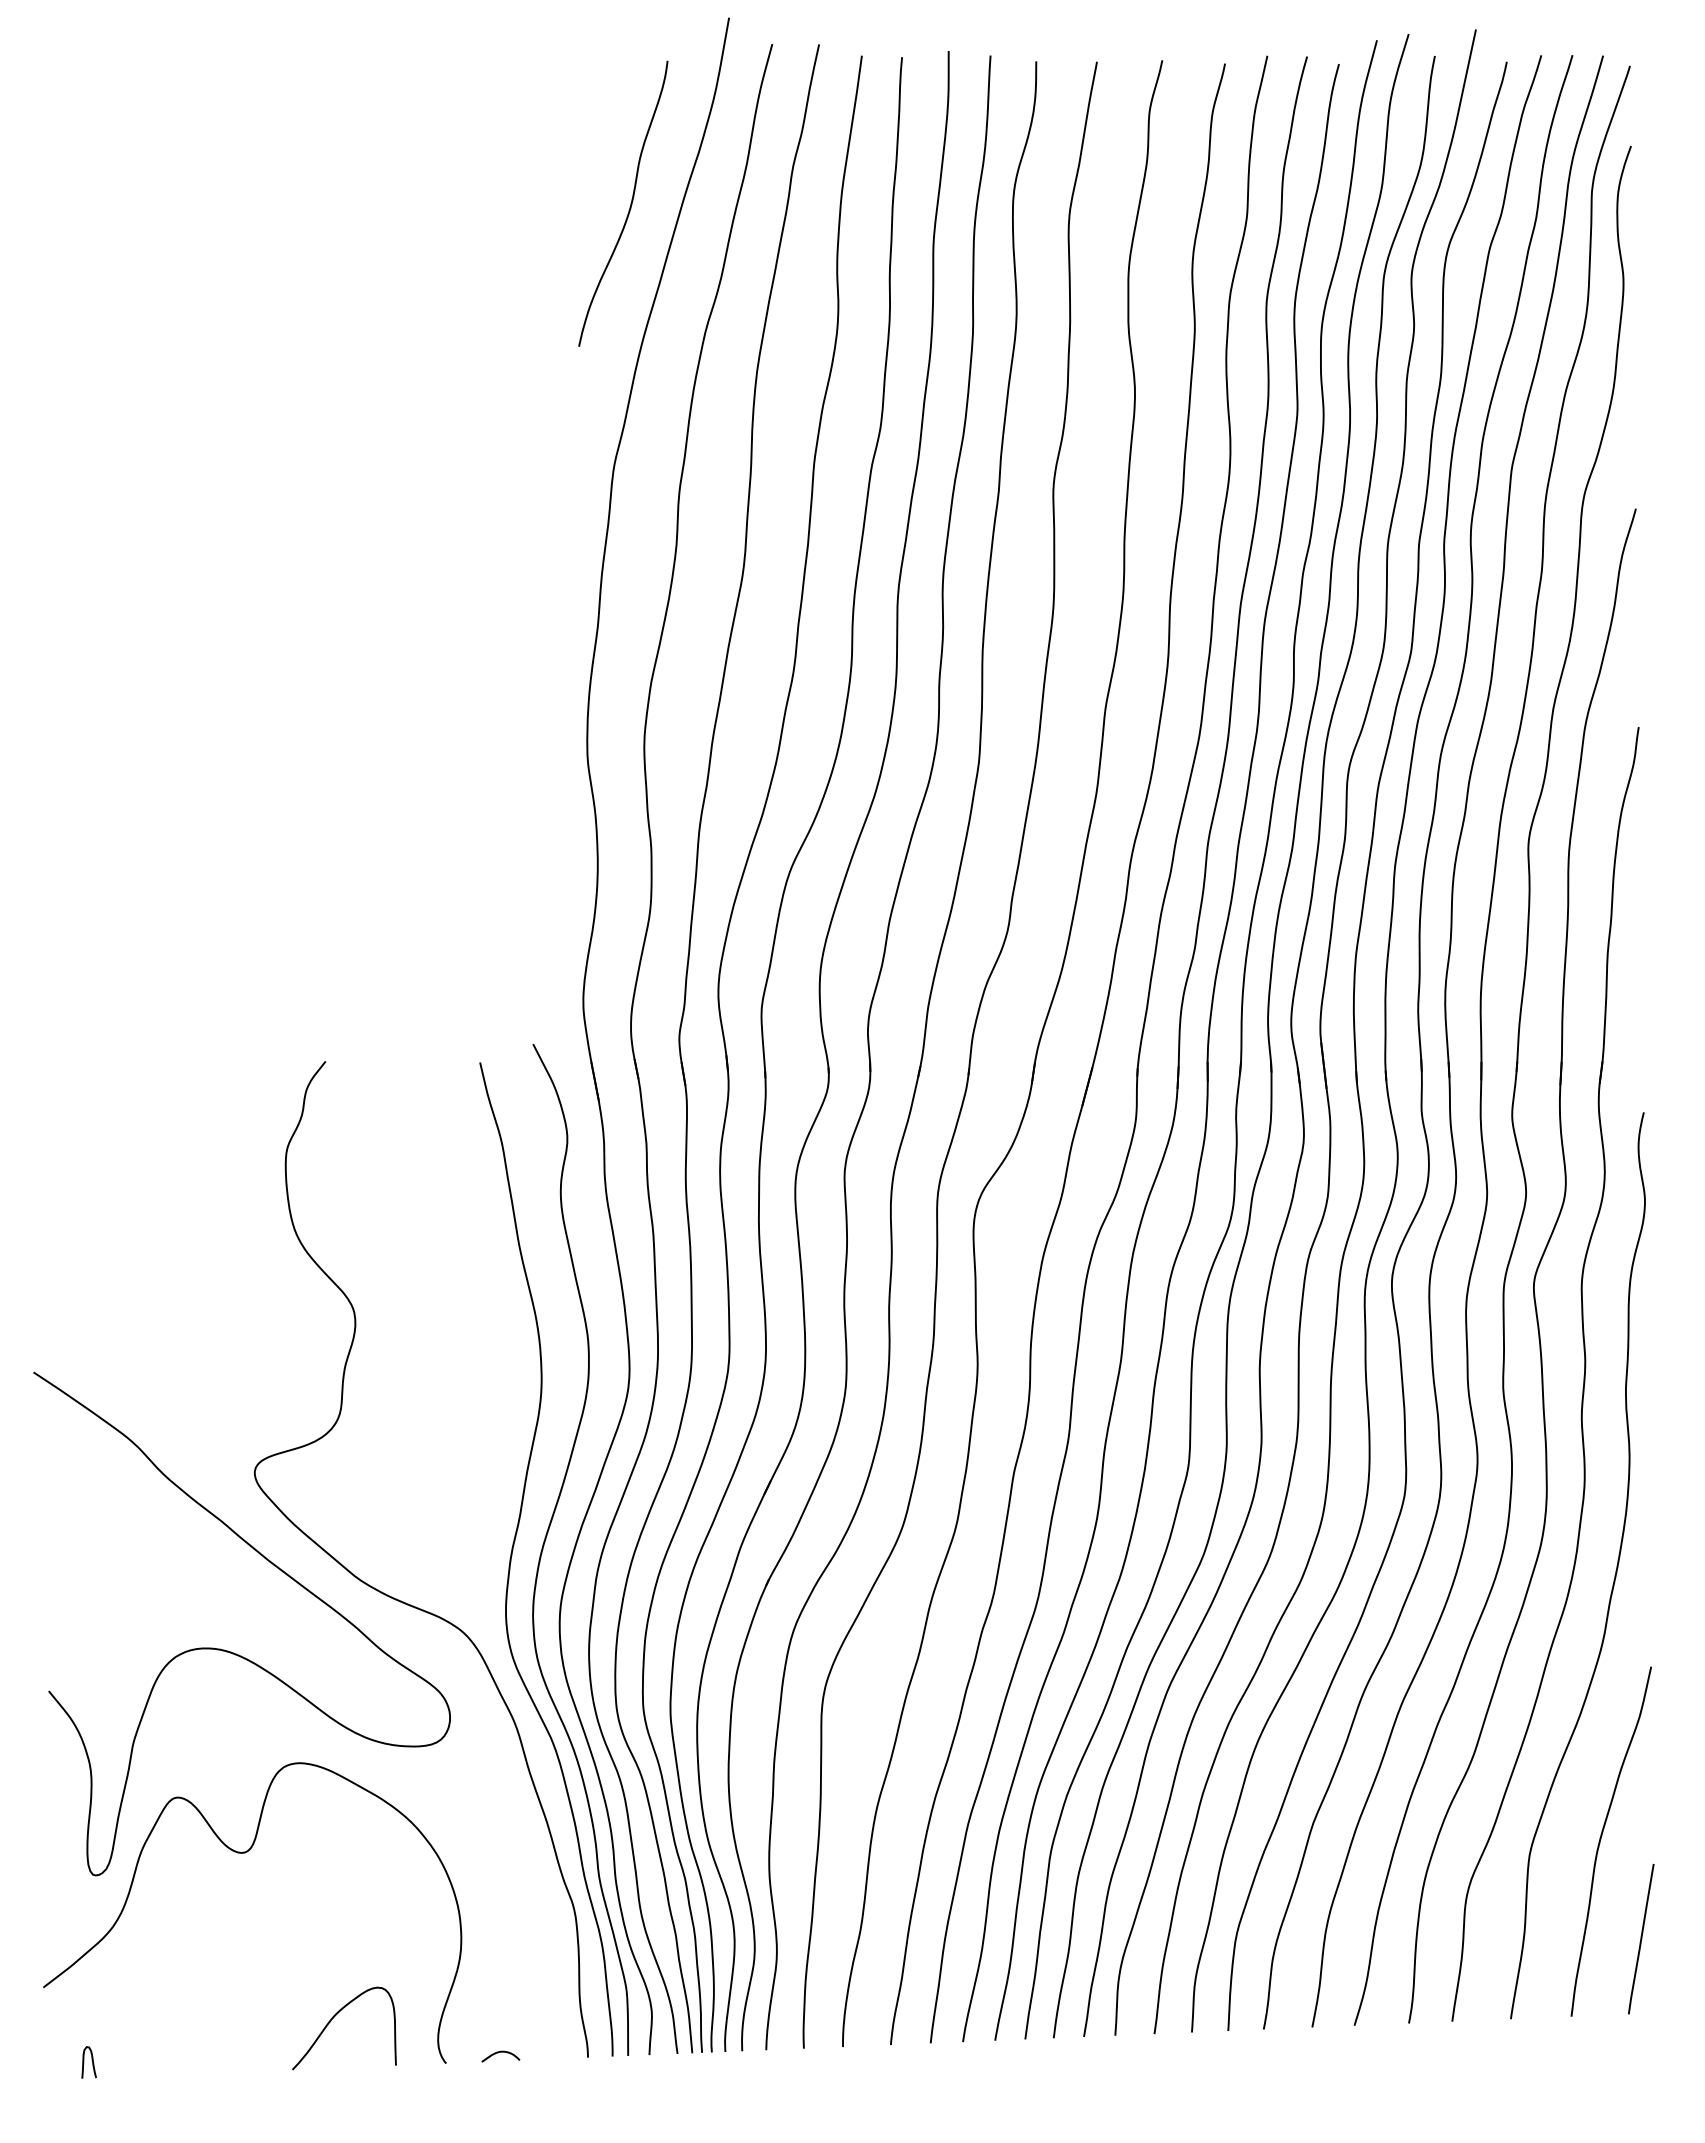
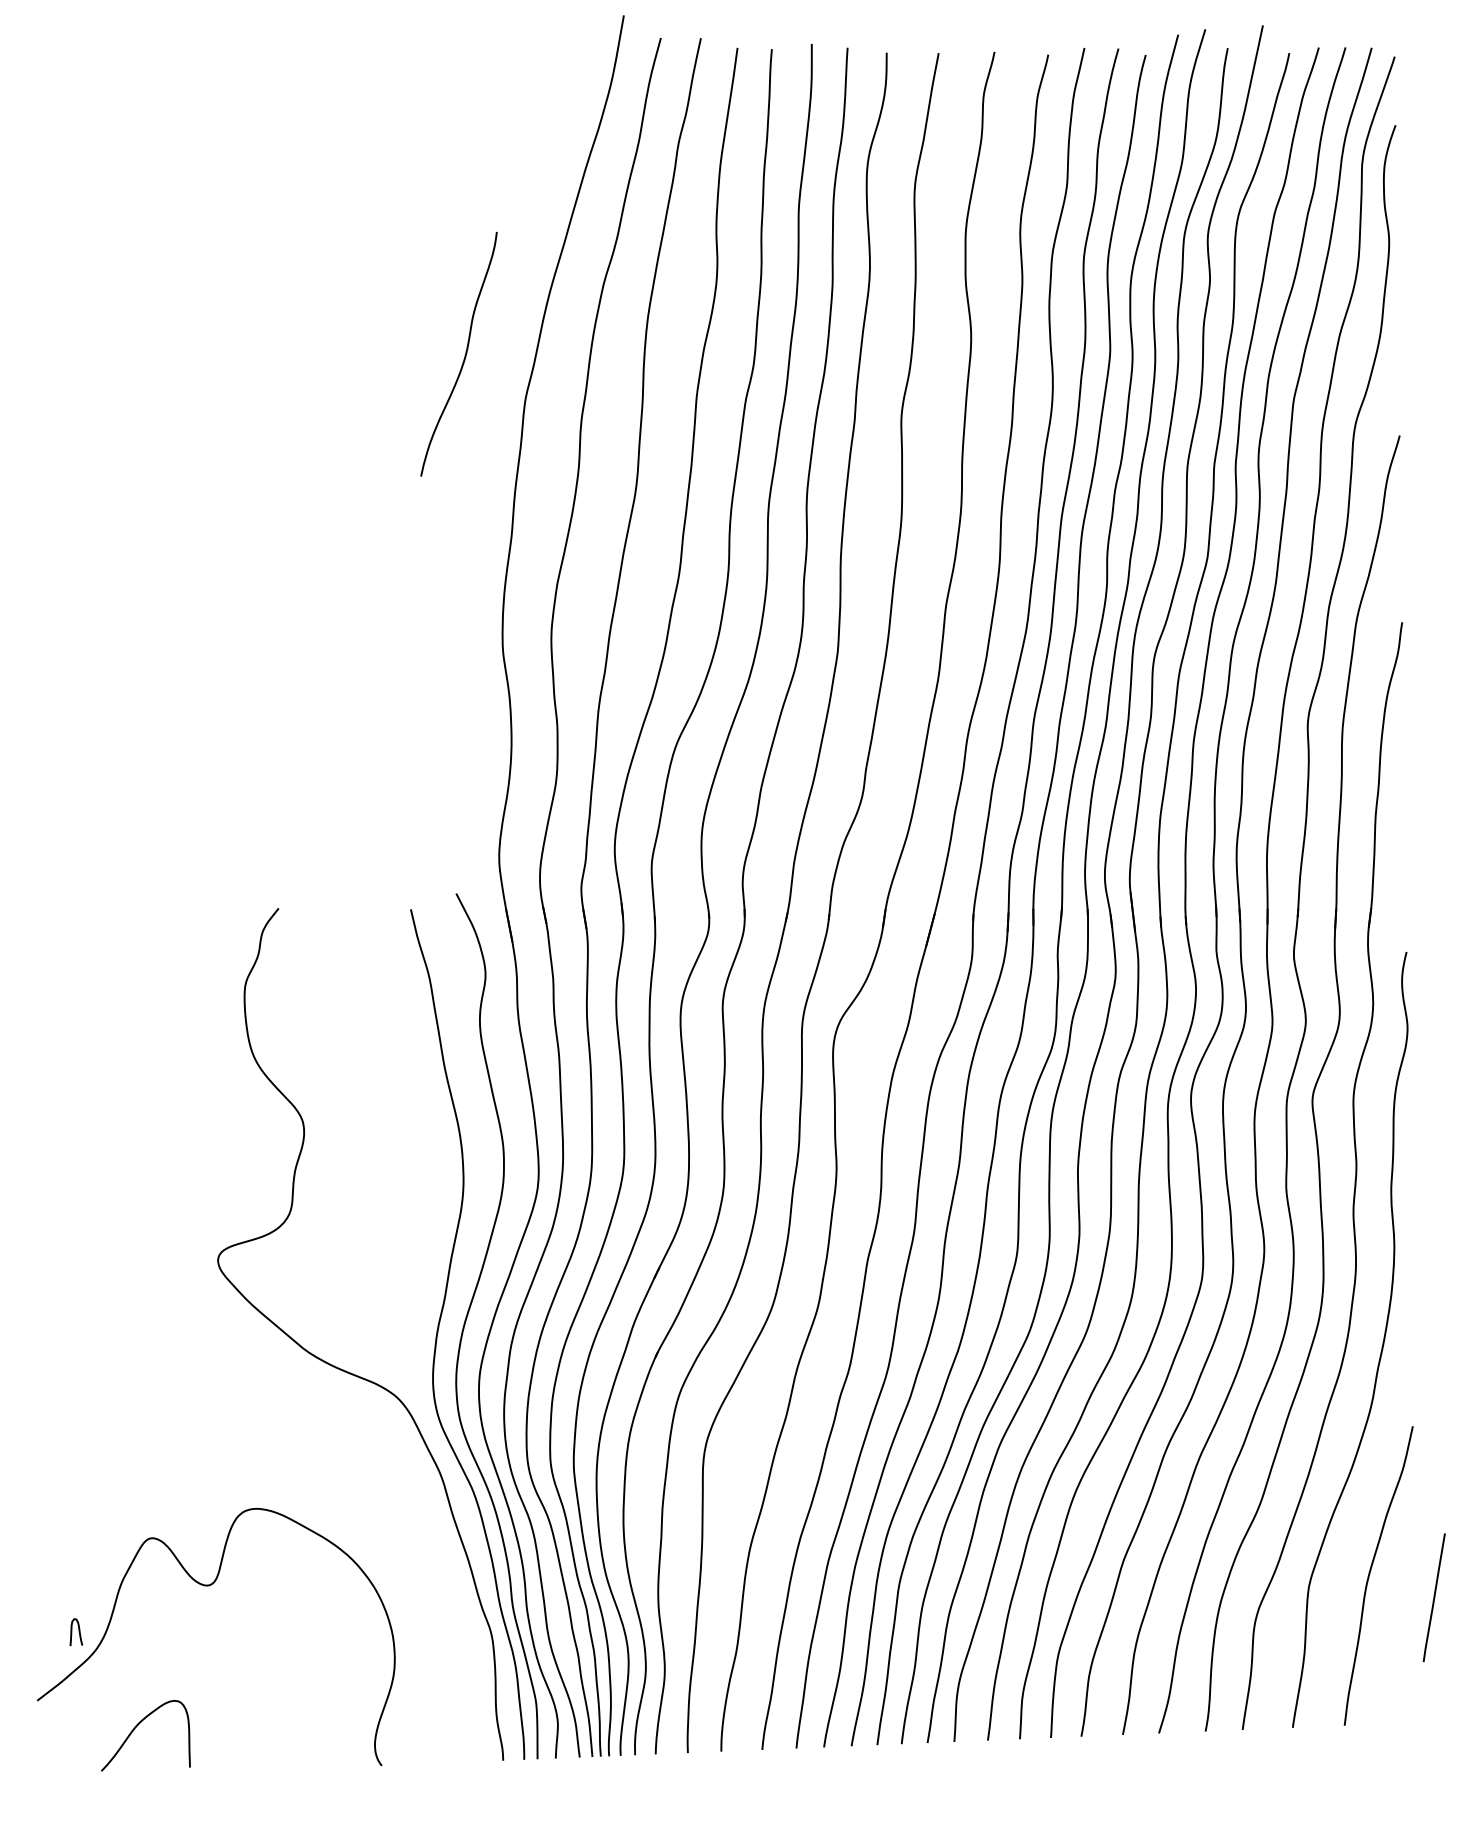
curve: (630, 203) -> (465, 354), moved
curve: (231, 1651) -> (198, 1413), removed
line: (1641, 1939) -> (1434, 1598), moved
curve: (331, 2021) -> (134, 1729), moved
curve: (498, 2053) -> (426, 1757), removed
curve: (91, 2060) -> (78, 1630), moved

